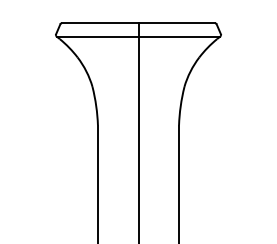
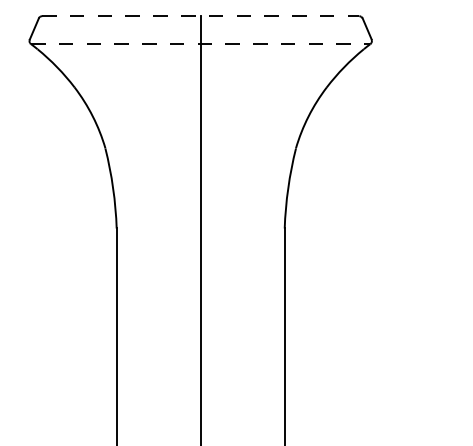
line: (138, 23) -> (200, 16), solid -> dashed
line: (138, 36) -> (200, 43), solid -> dashed

